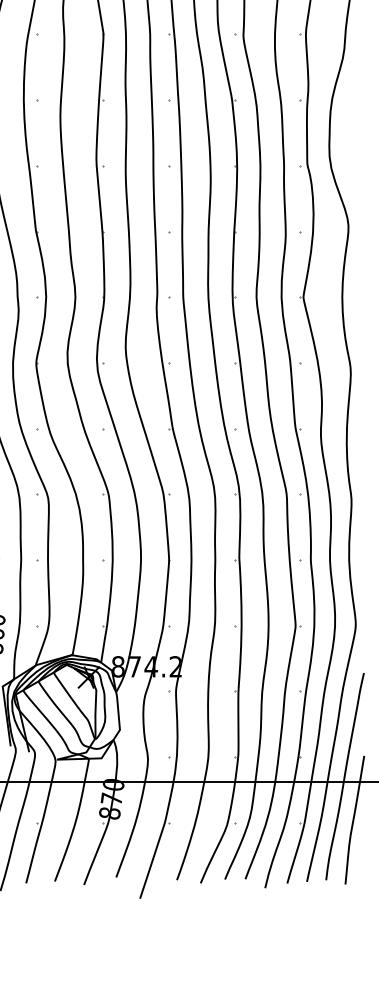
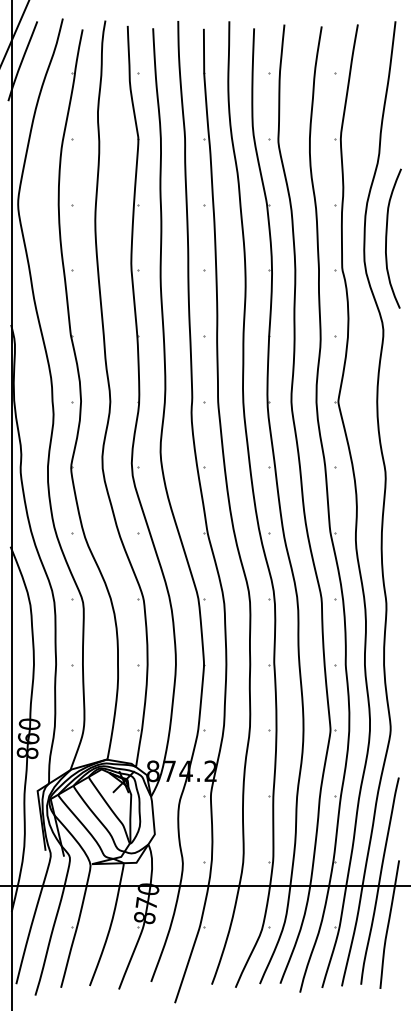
curve: (352, 134) -> (387, 238), added

